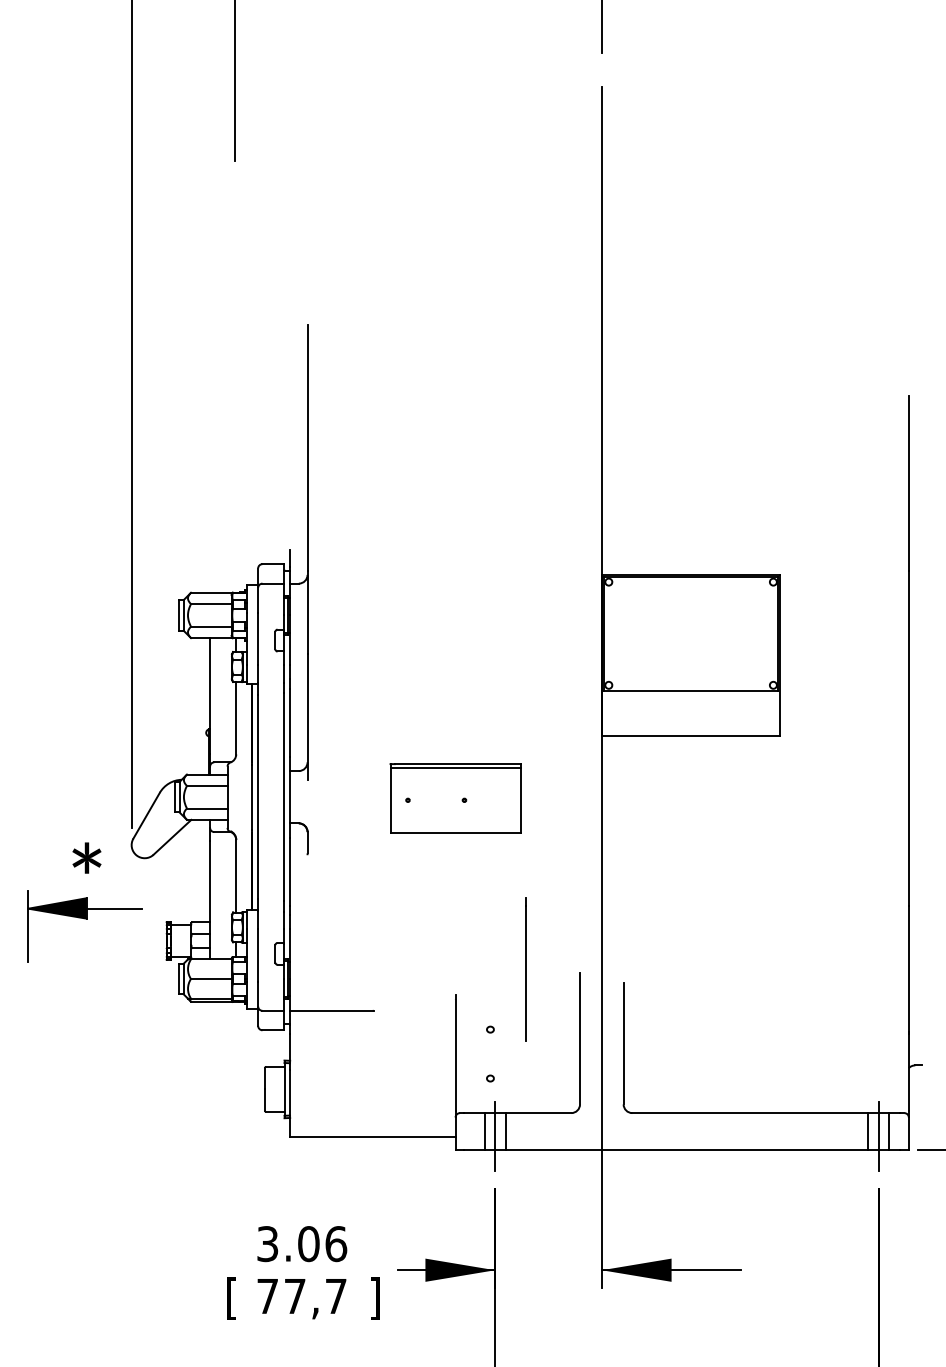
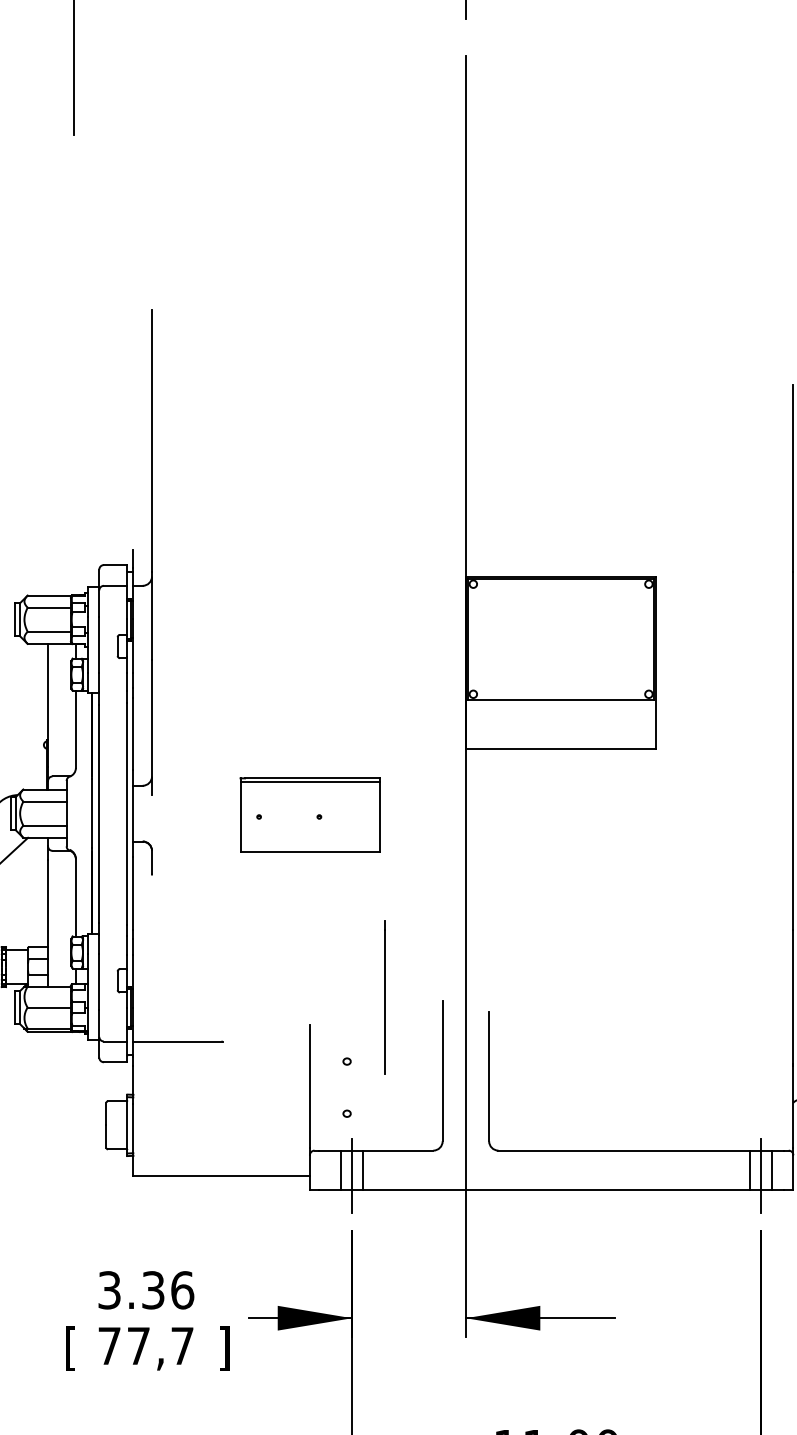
text: (308, 1244) -> (153, 1290), 3.06 -> 3.36

